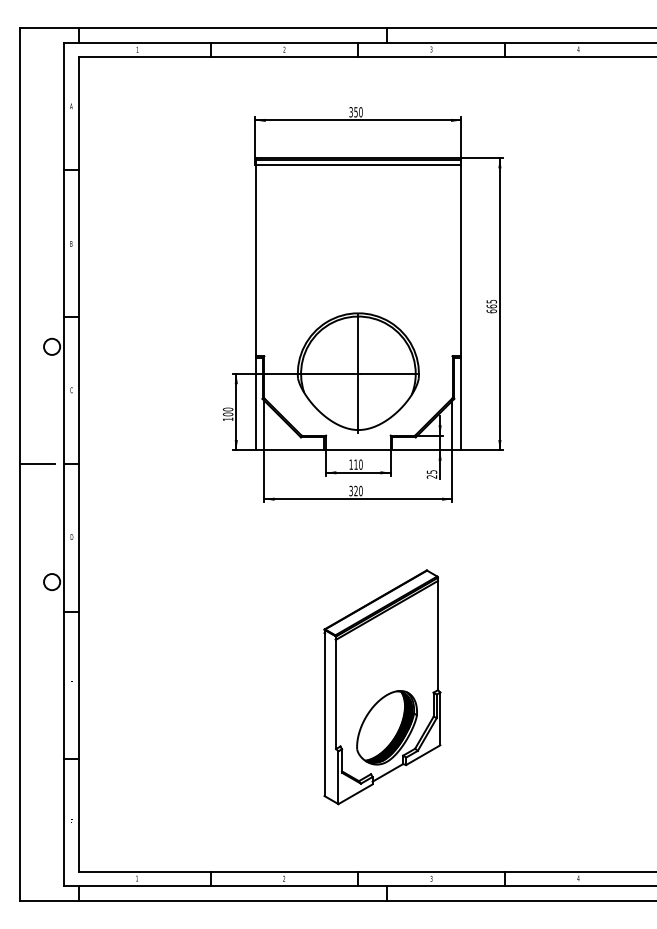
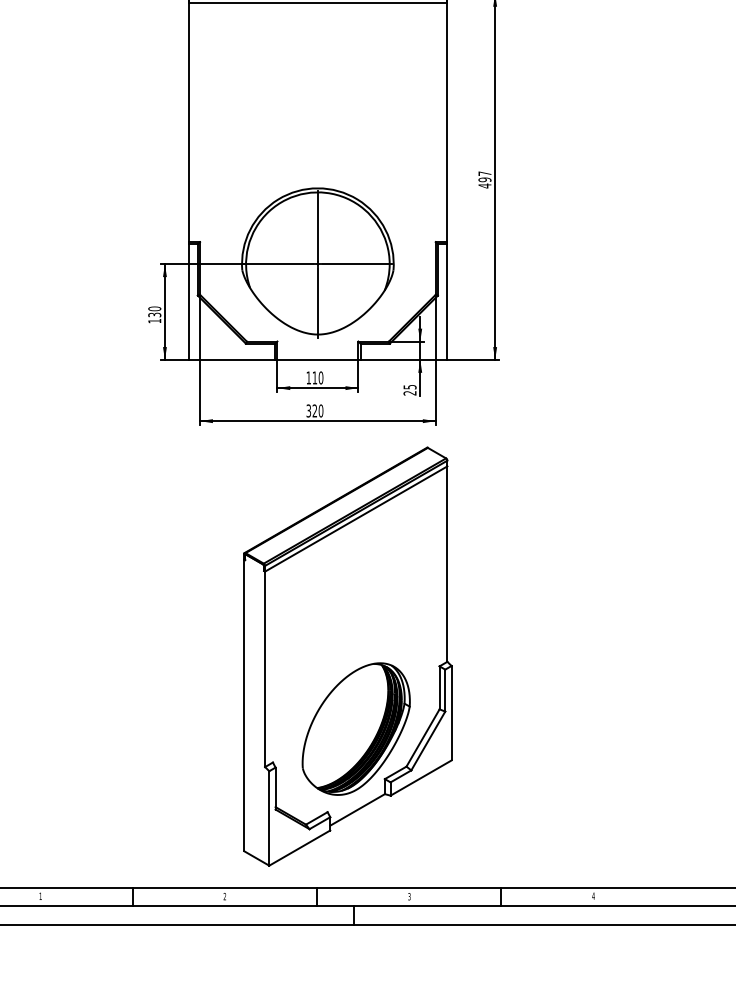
text: (491, 306) -> (484, 179), 665 -> 497
text: (228, 414) -> (155, 315), 100 -> 130
part: (382, 687) -> (348, 657), size x1.43

